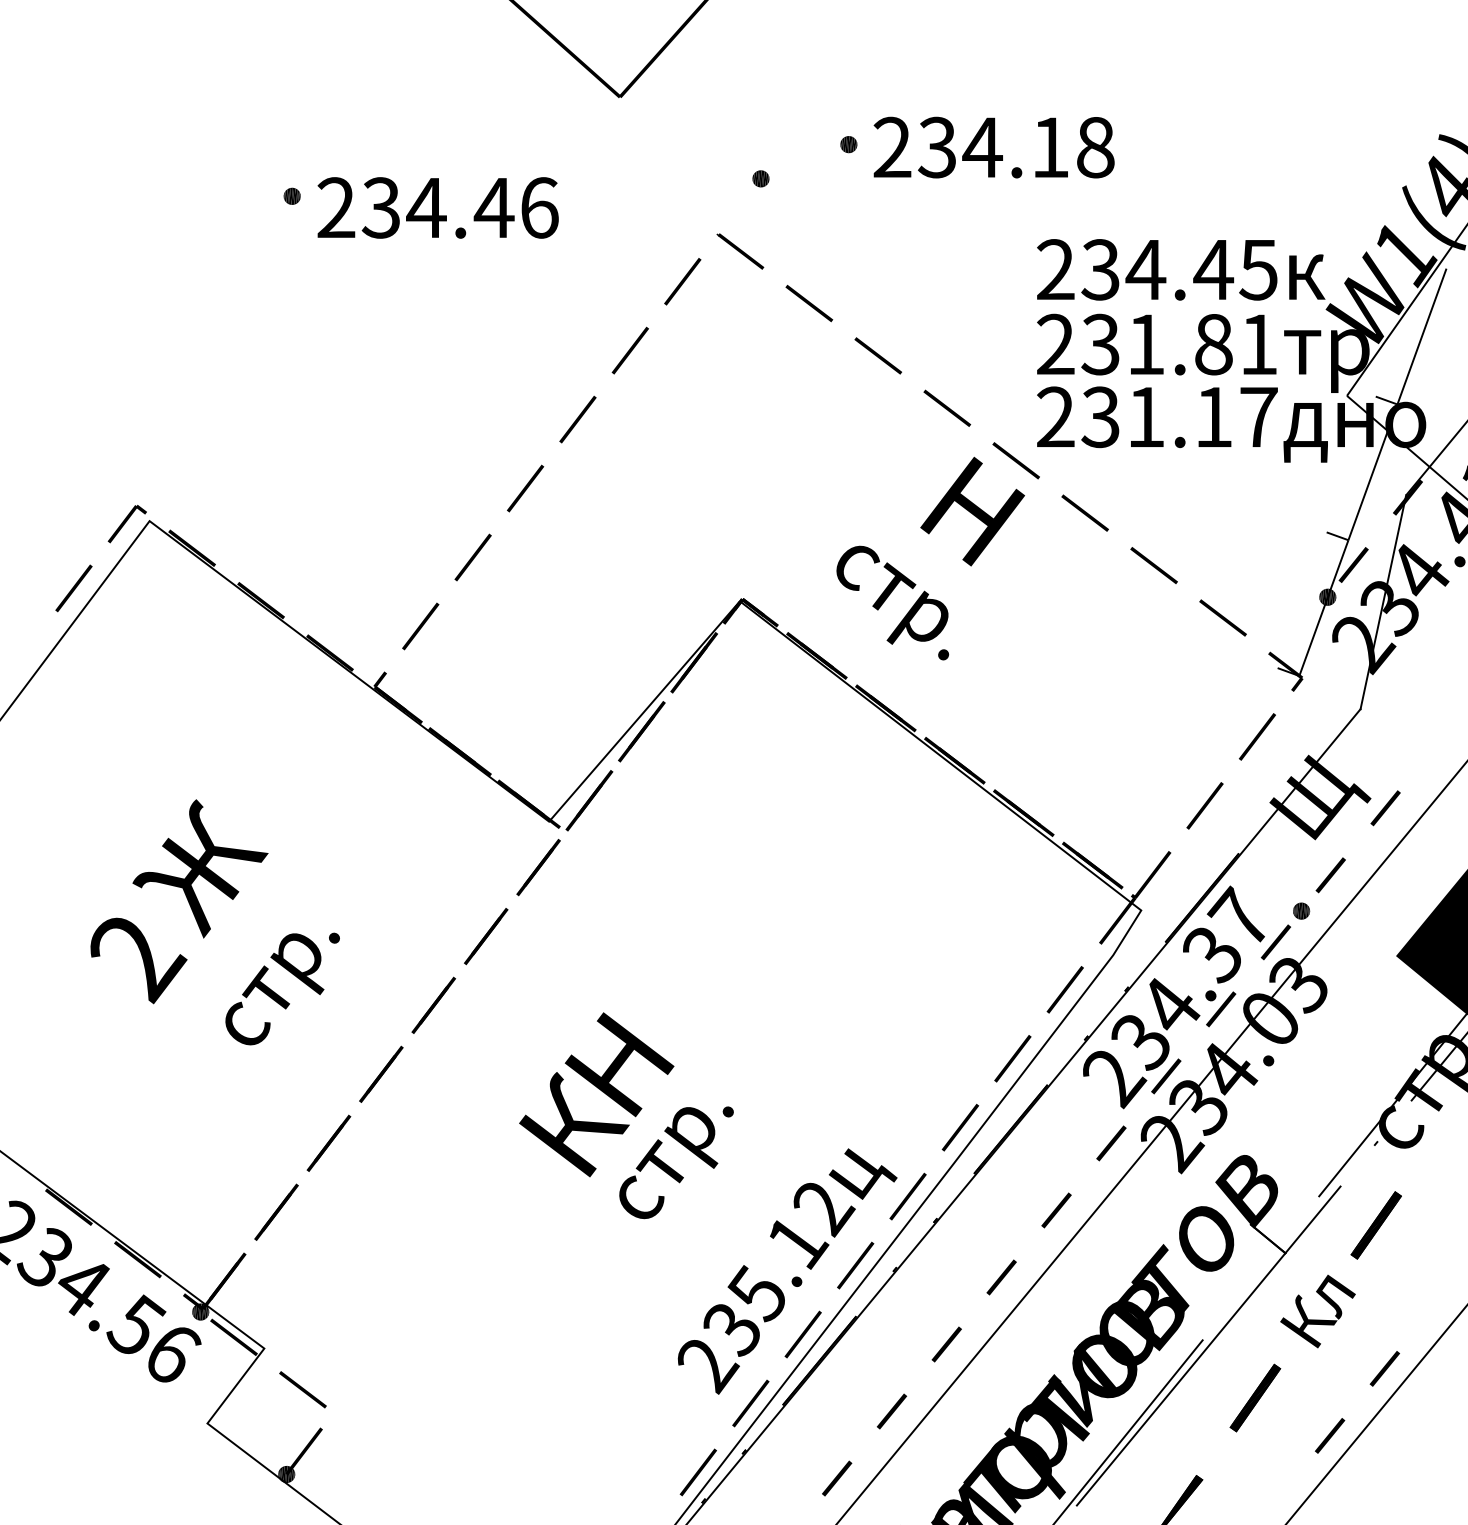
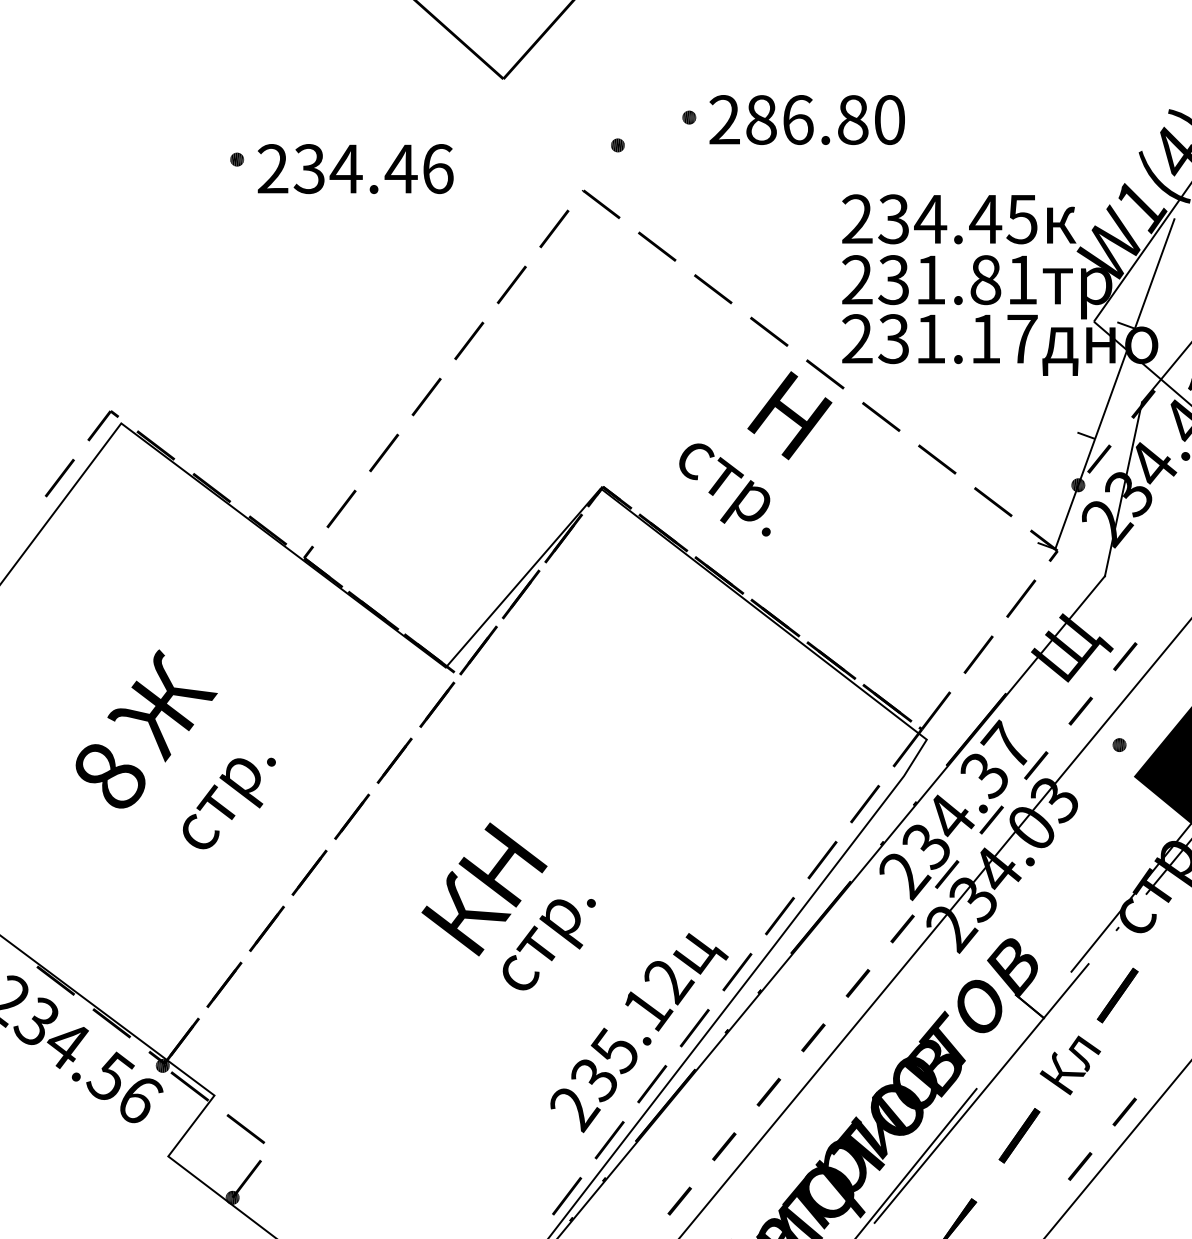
text: (1016, 147) -> (825, 119), 234.18 -> 286.80
part: (1301, 910) -> (1119, 744), moved
text: (138, 960) -> (112, 780), 2 -> 8

